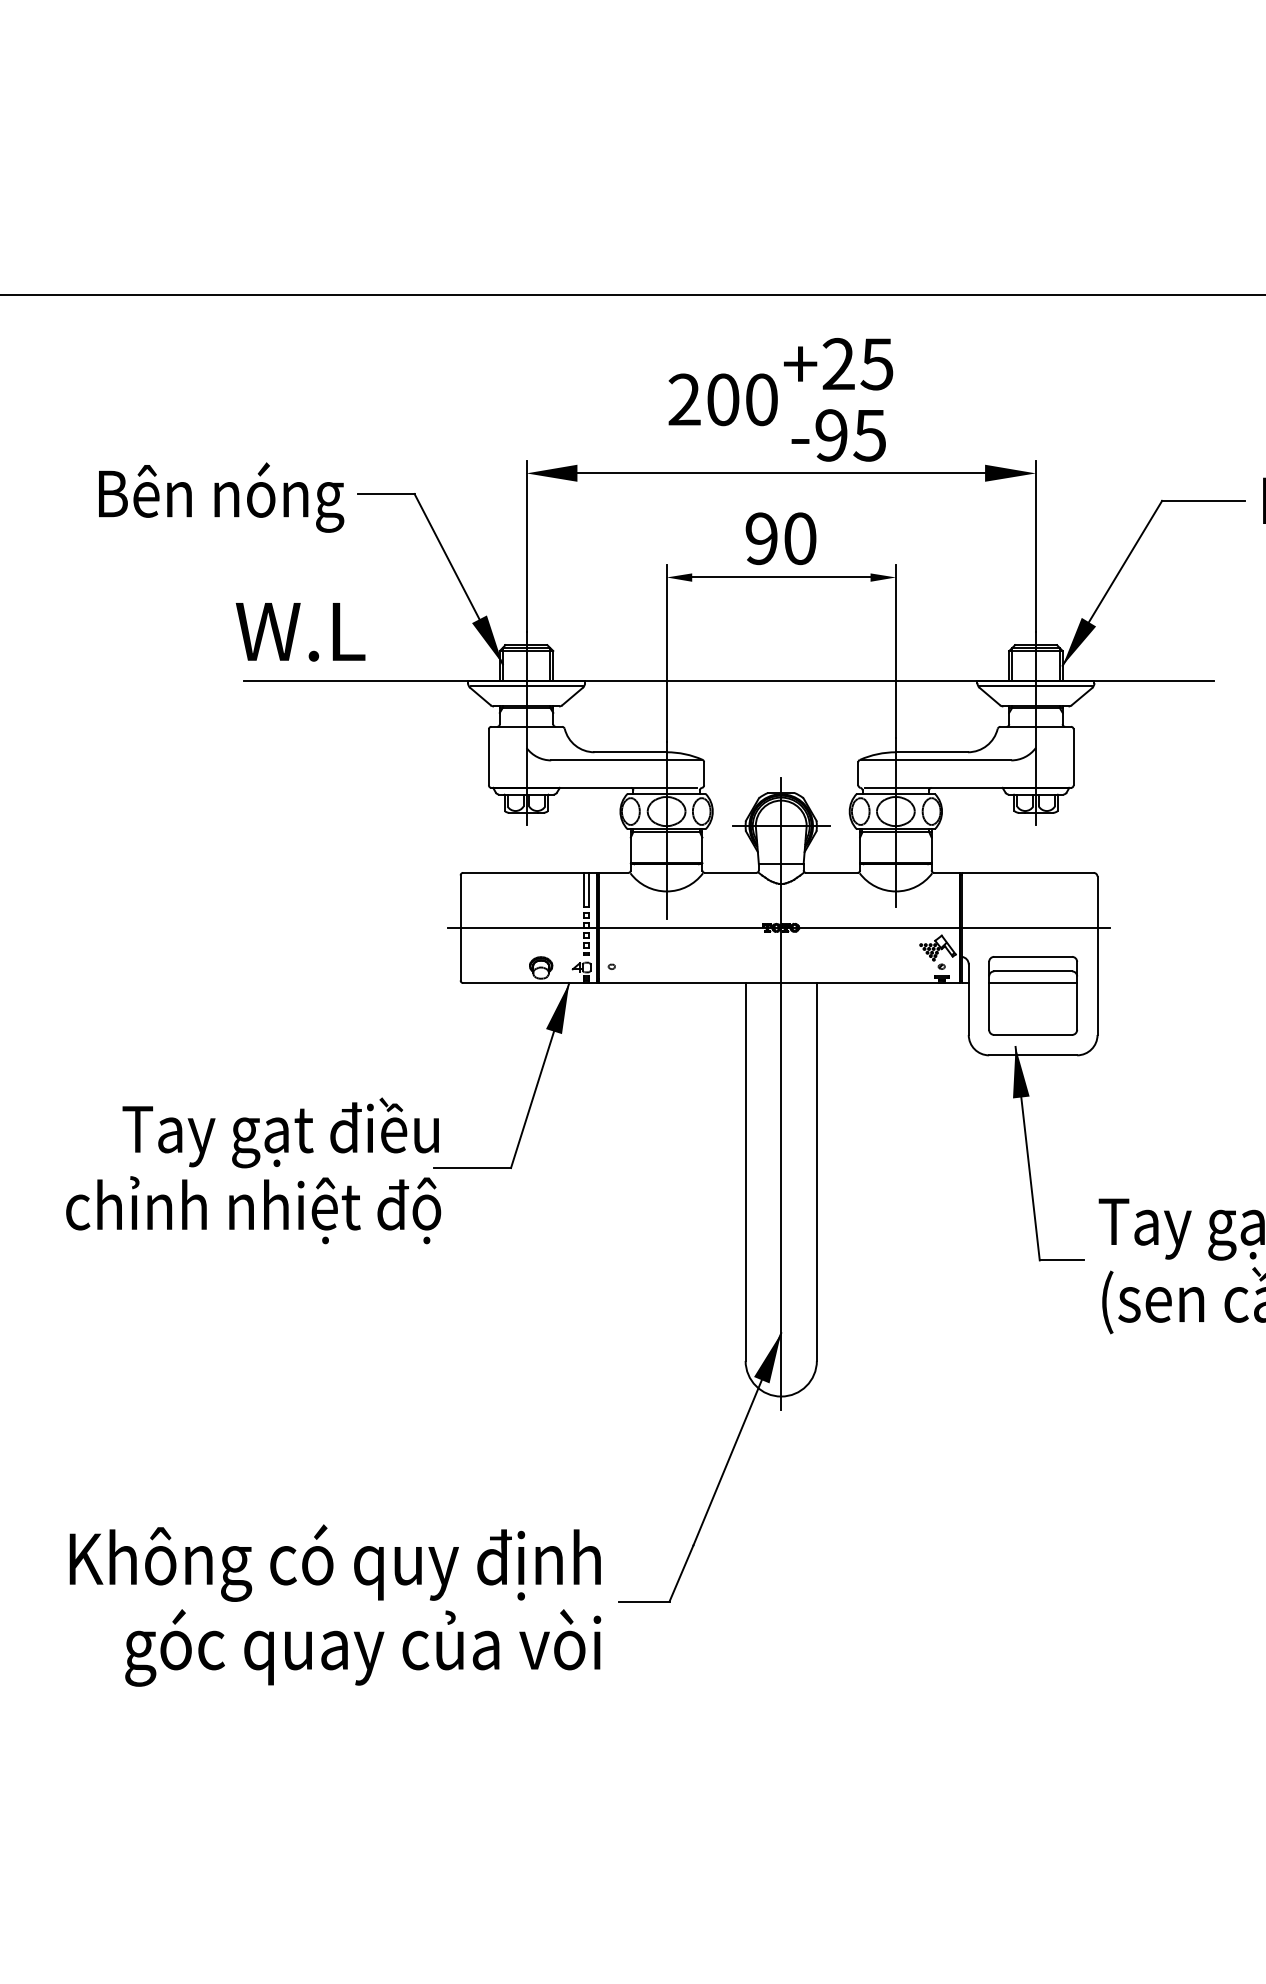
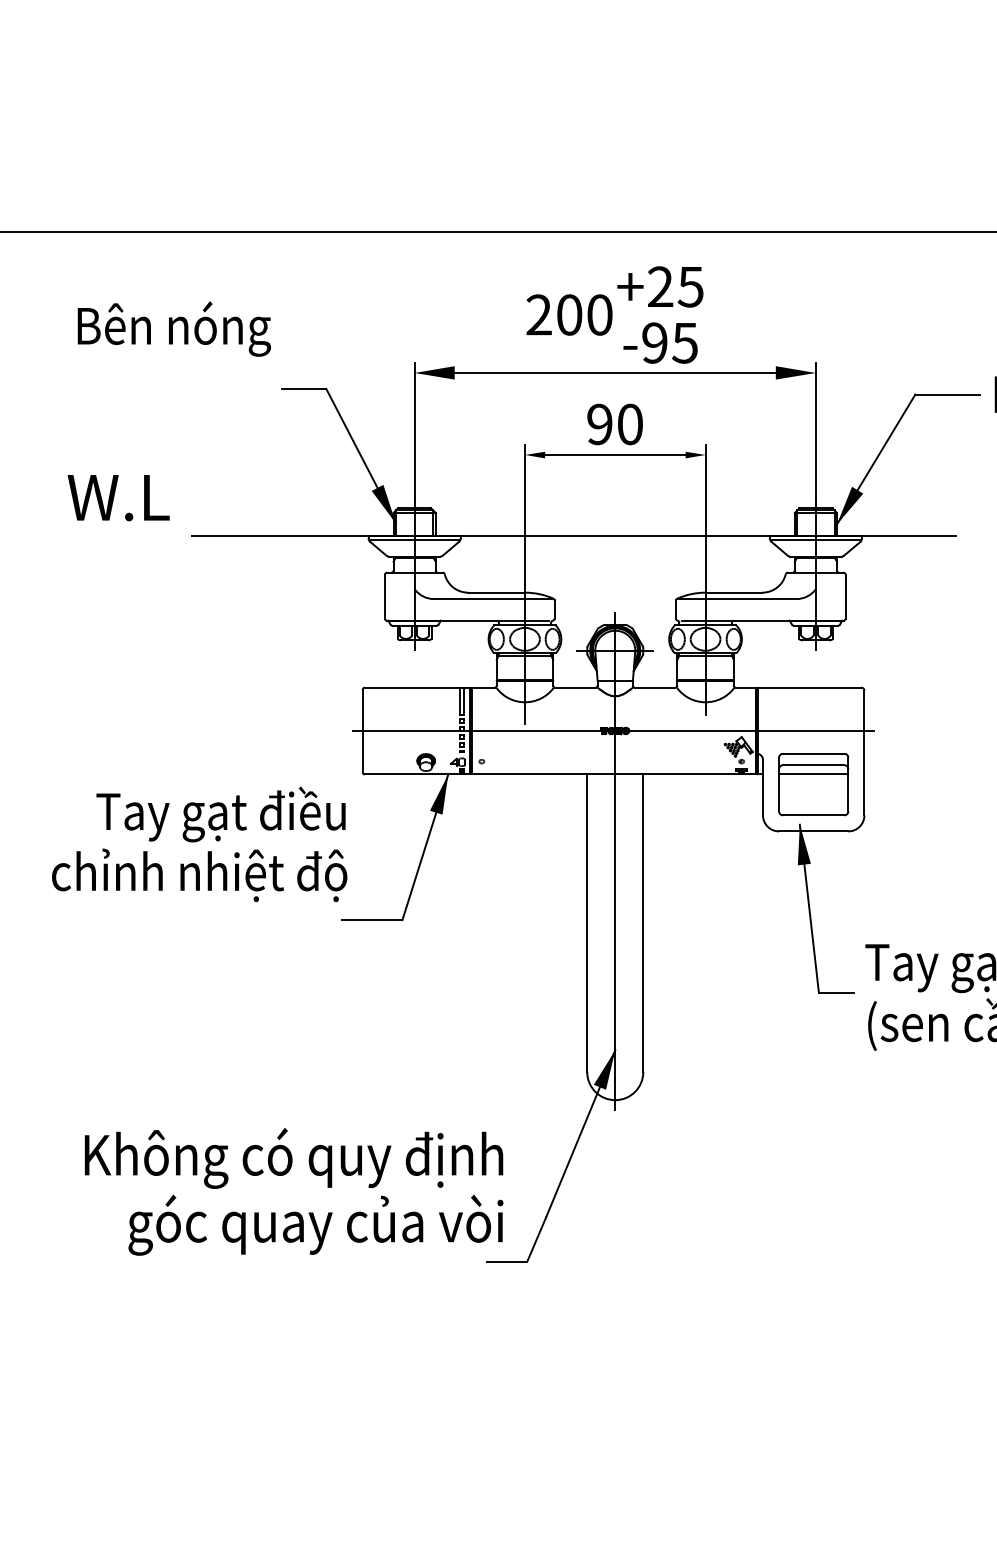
text: (220, 496) -> (173, 328), moved
text: (300, 632) -> (118, 498), moved
text: (253, 1170) -> (199, 844), moved
text: (335, 1605) -> (294, 1191), moved

